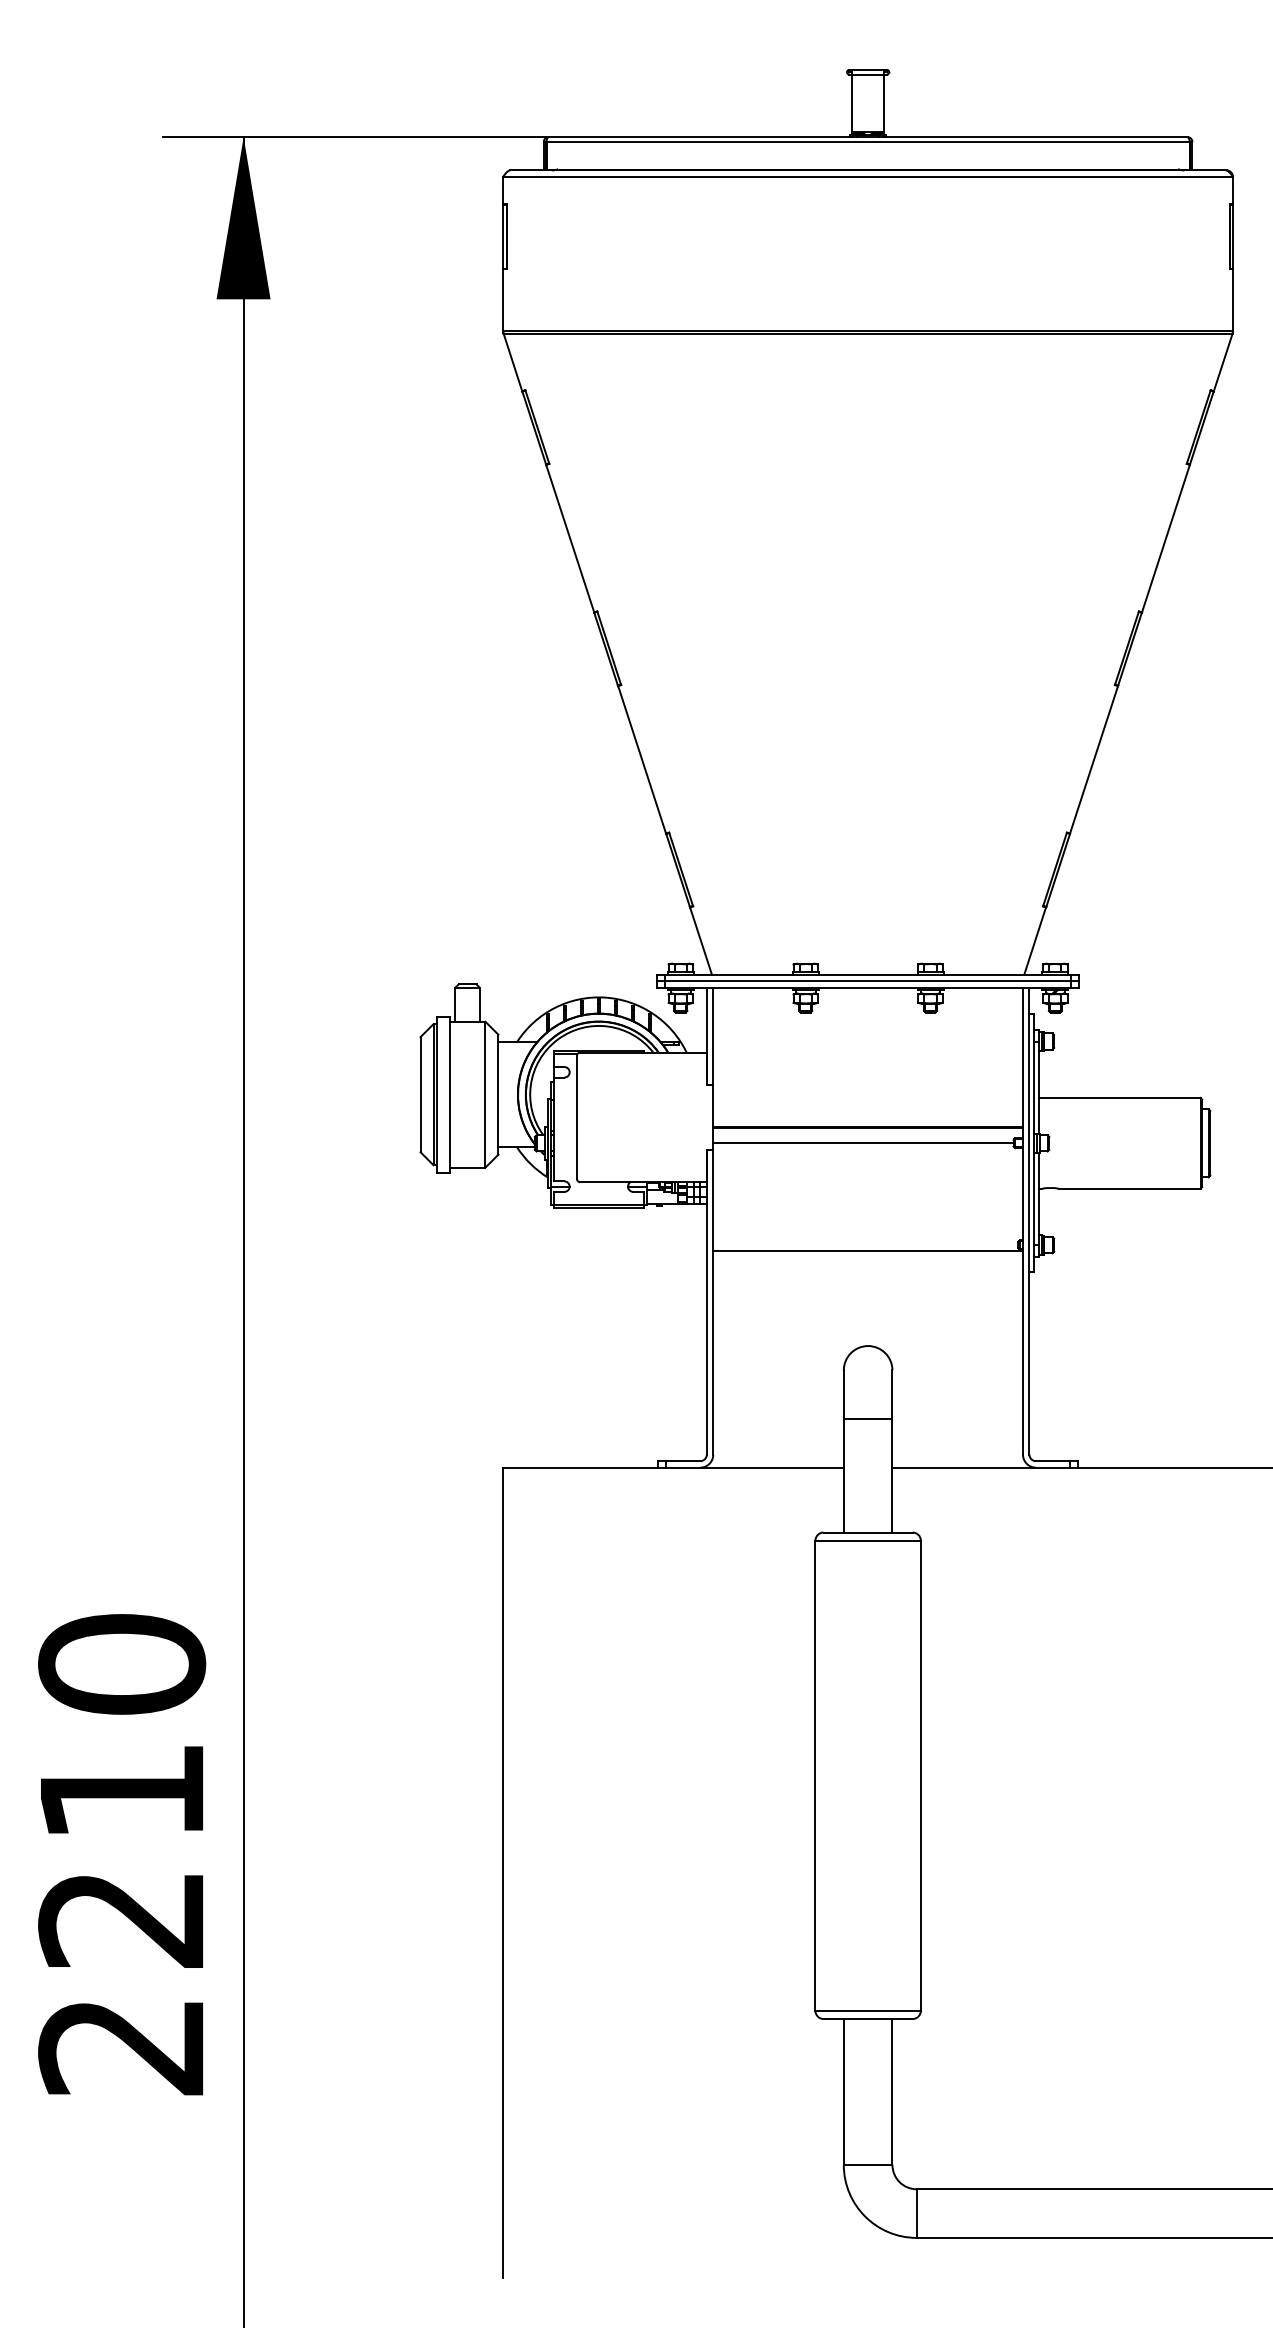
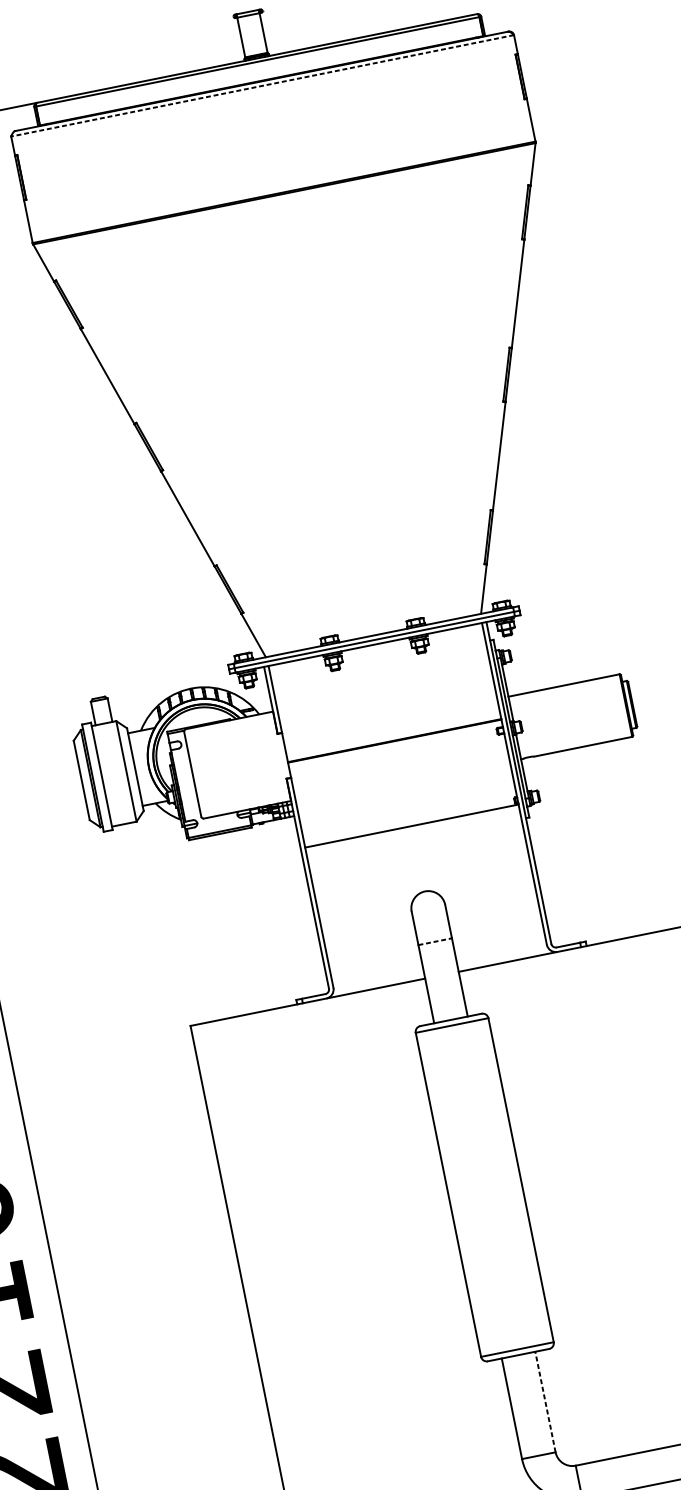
line: (868, 176) -> (262, 85), solid -> dashed
line: (863, 1143) -> (393, 752), removed
line: (868, 1419) -> (435, 942), solid -> dashed
line: (892, 2091) -> (545, 1401), solid -> dashed

